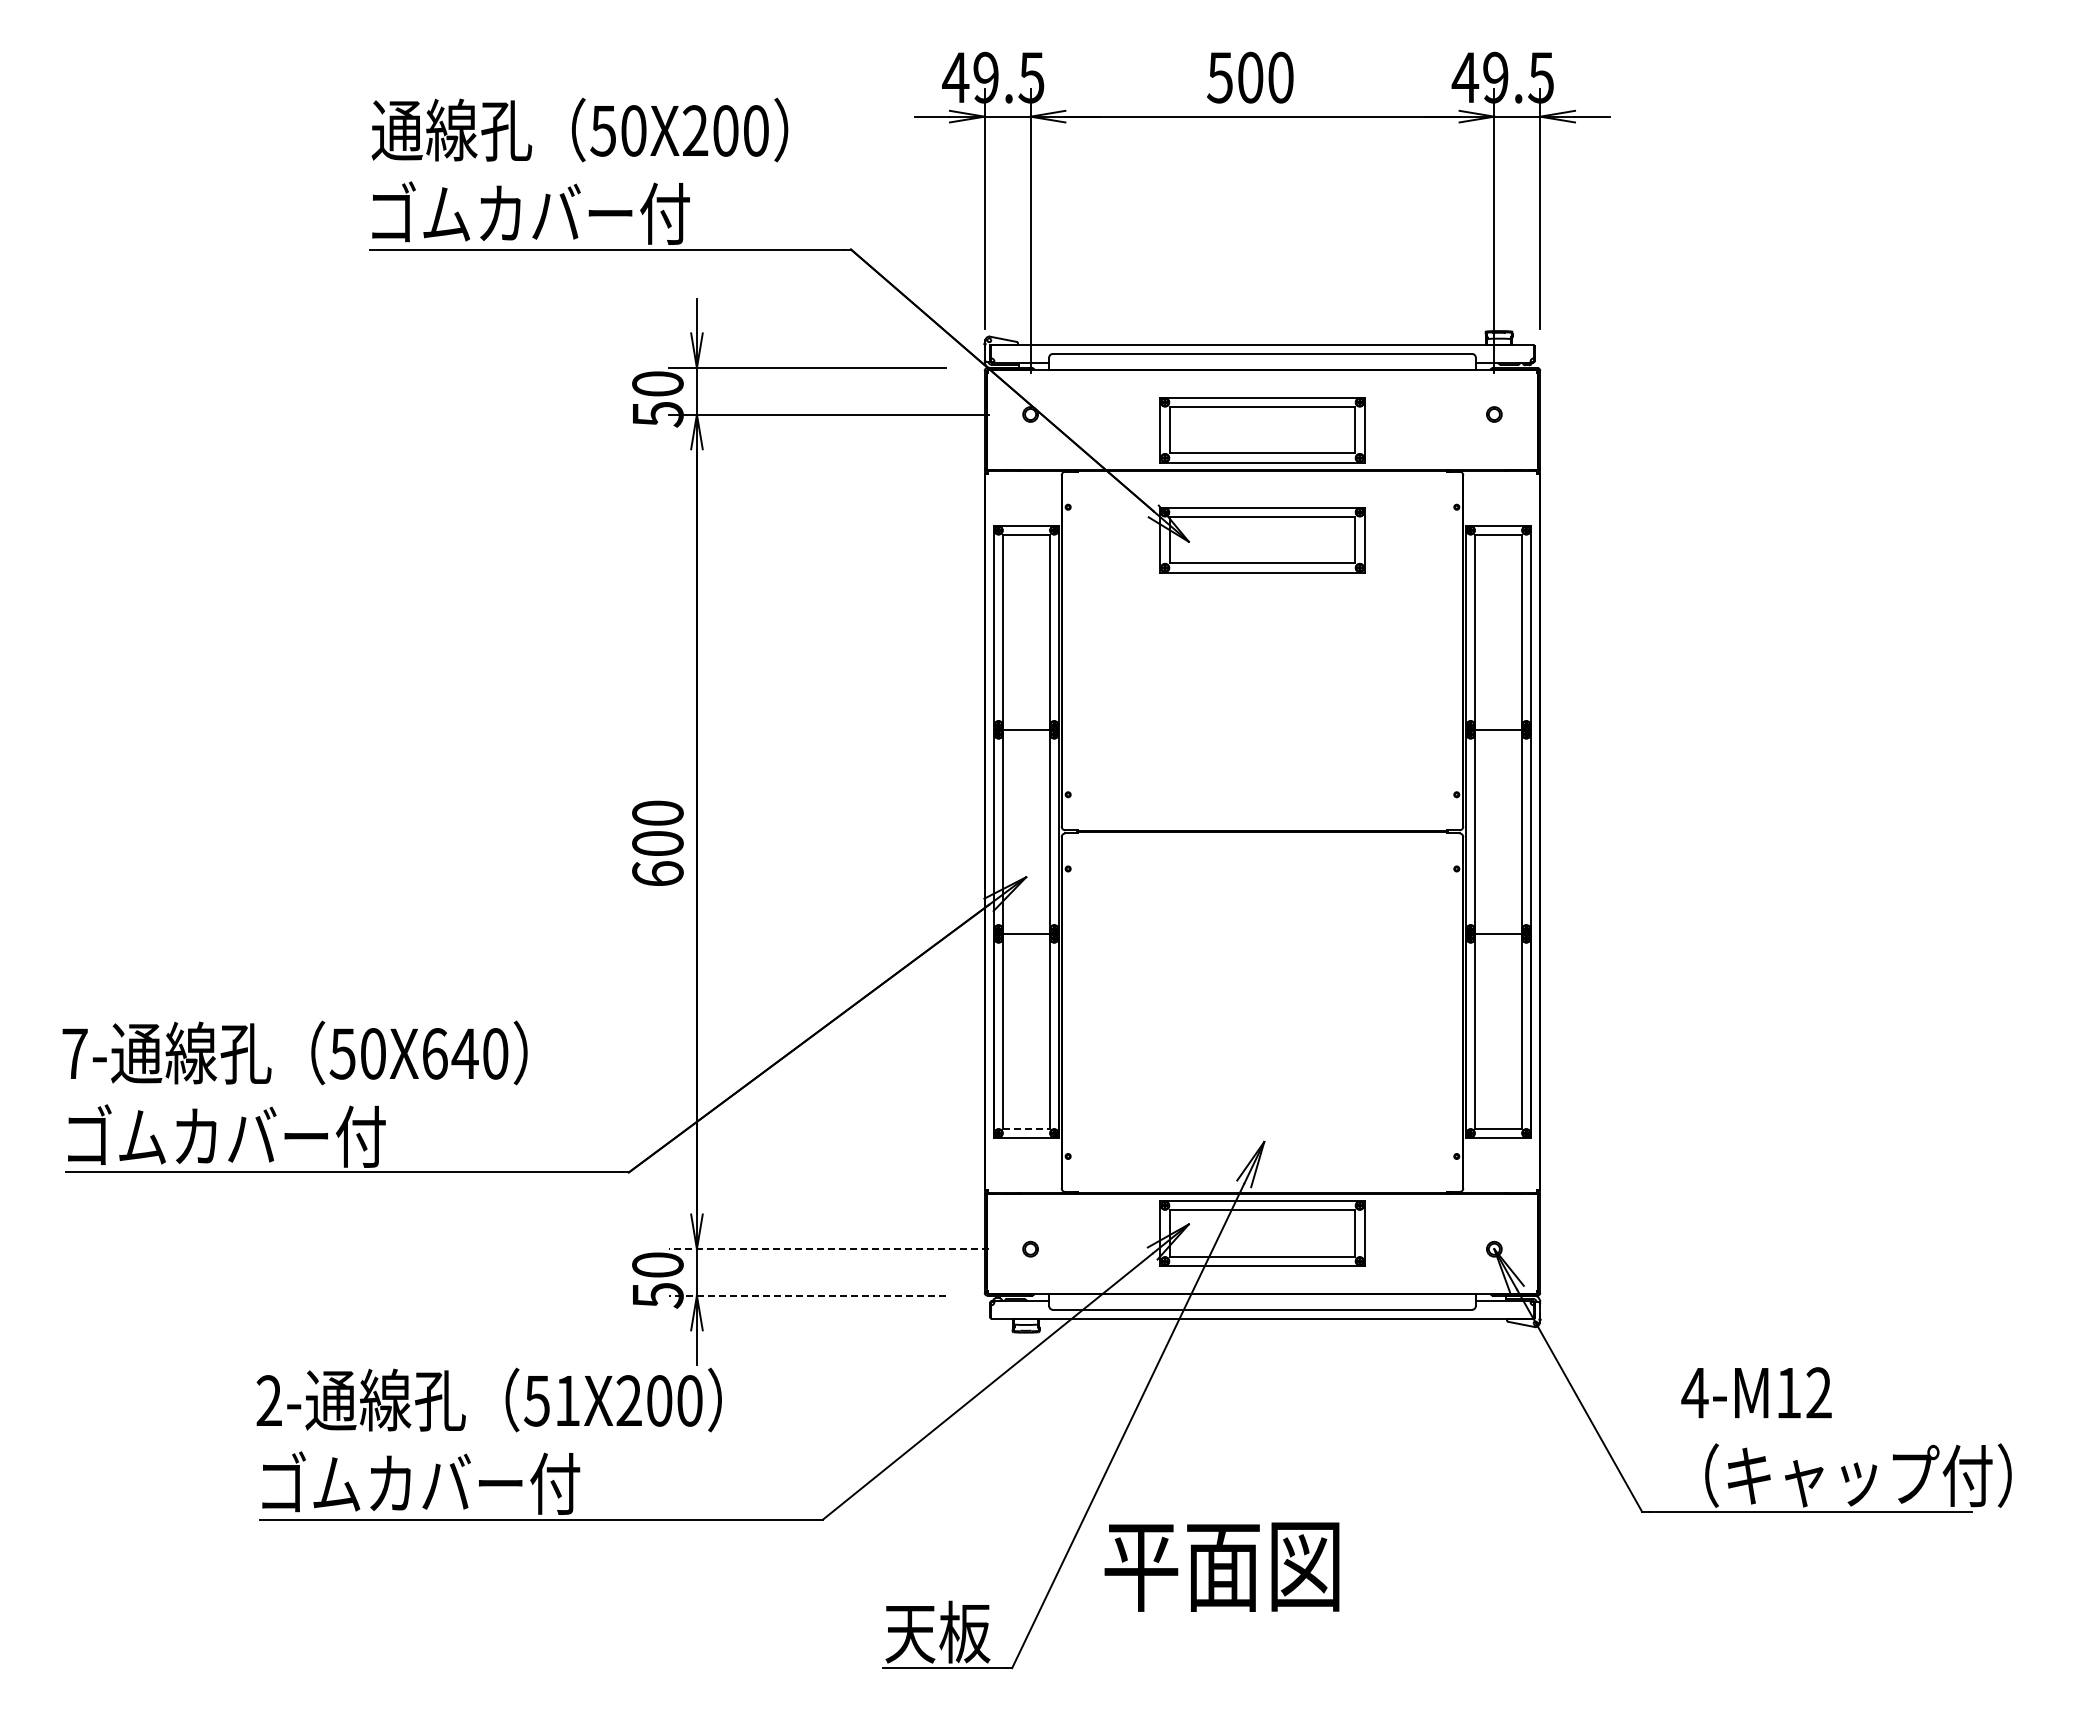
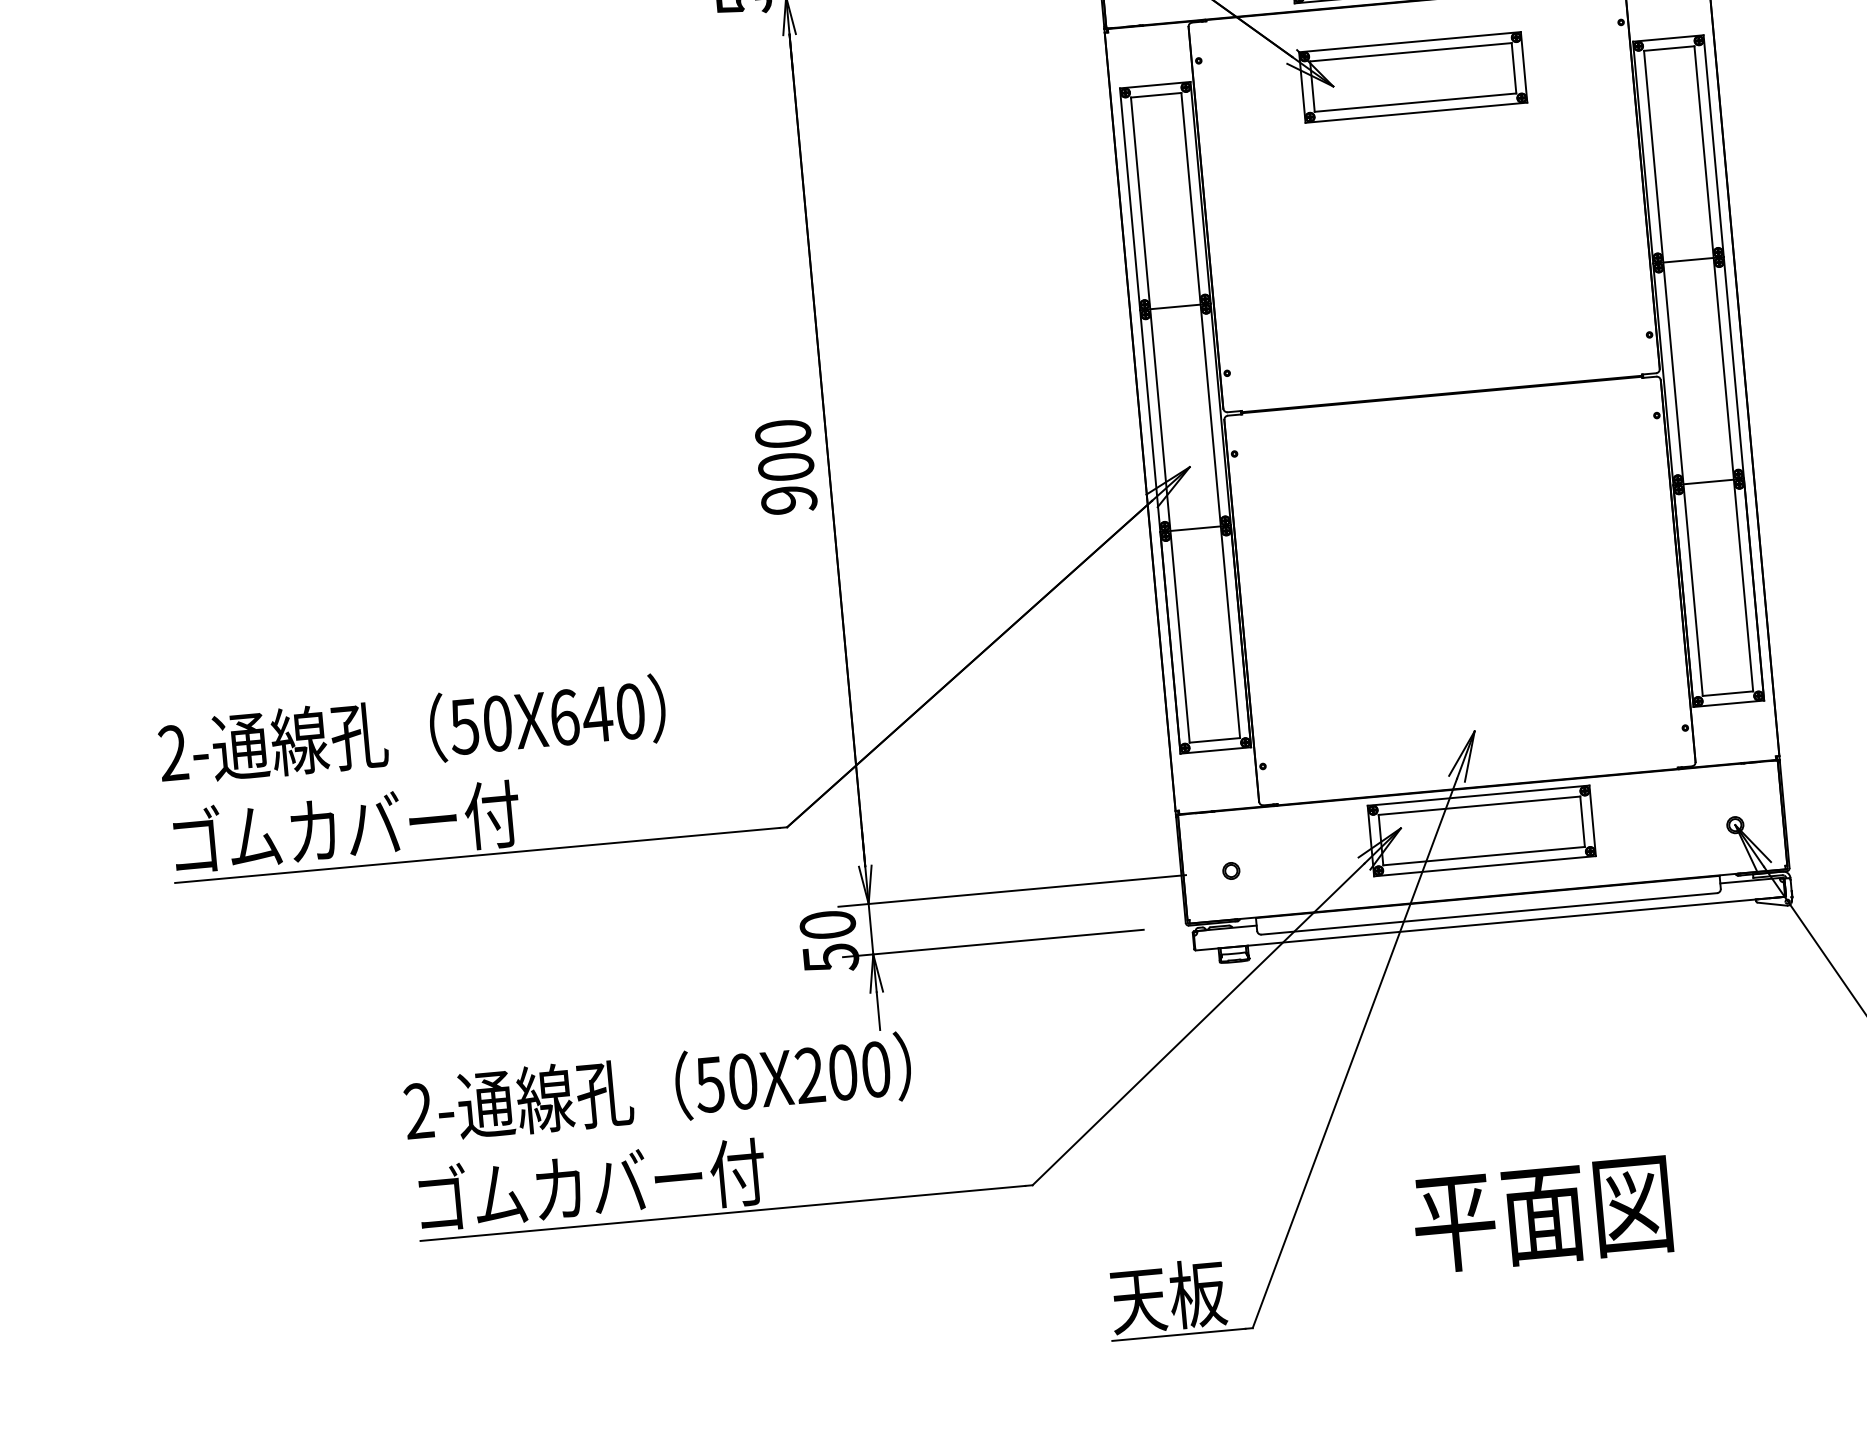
text: (657, 873) -> (788, 499), 600 -> 900
text: (74, 1053) -> (172, 752), 7- -> 2-
line: (1026, 1128) -> (1214, 740), dashed -> solid
line: (829, 1249) -> (1012, 891), dashed -> solid
line: (806, 1295) -> (992, 943), dashed -> solid
text: (567, 1400) -> (742, 1081), 51X200 -> 50X200
text: (1221, 1566) -> (1541, 1214), moved

